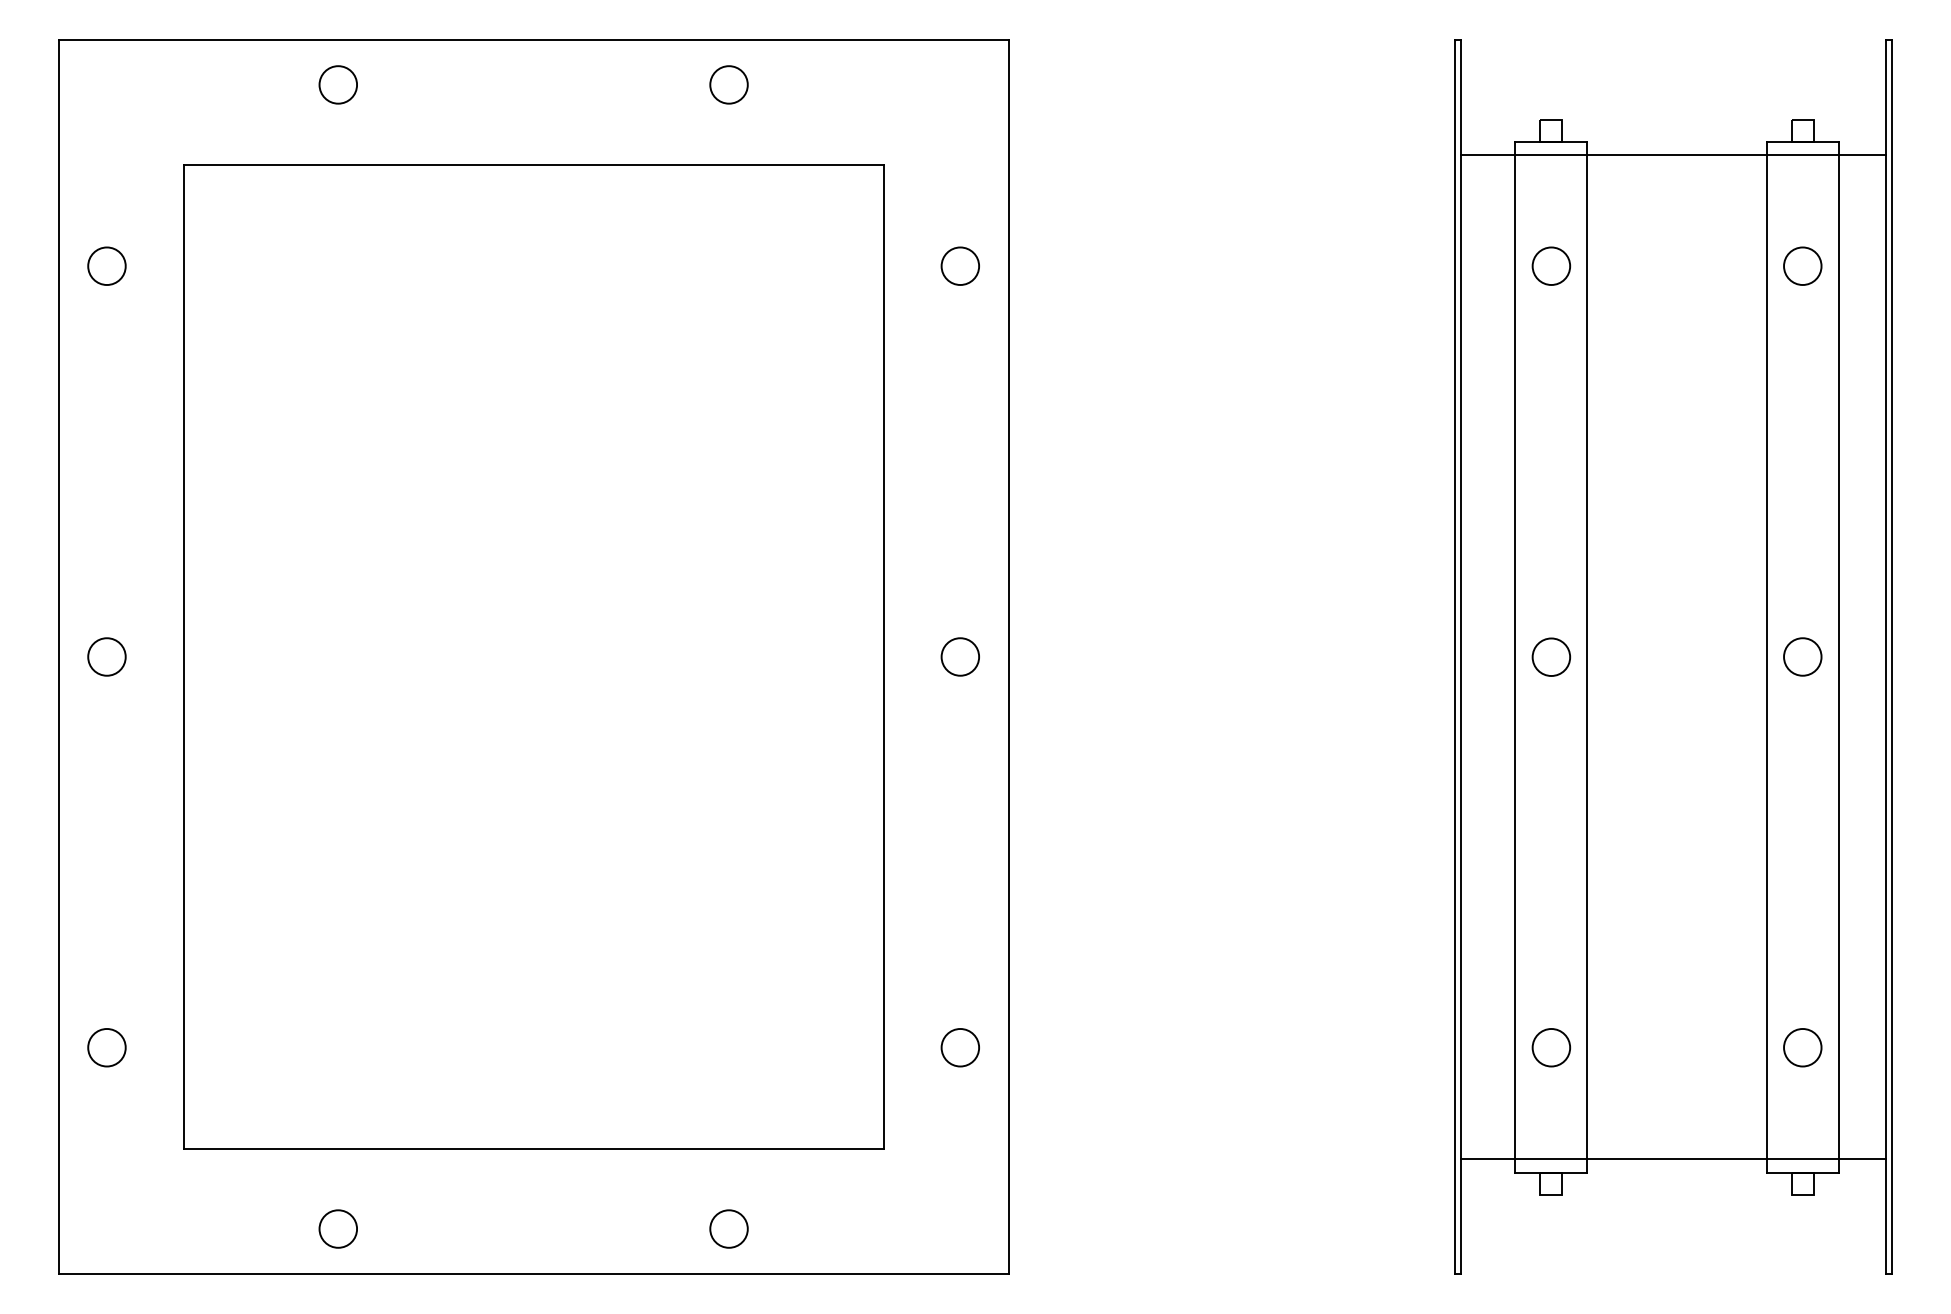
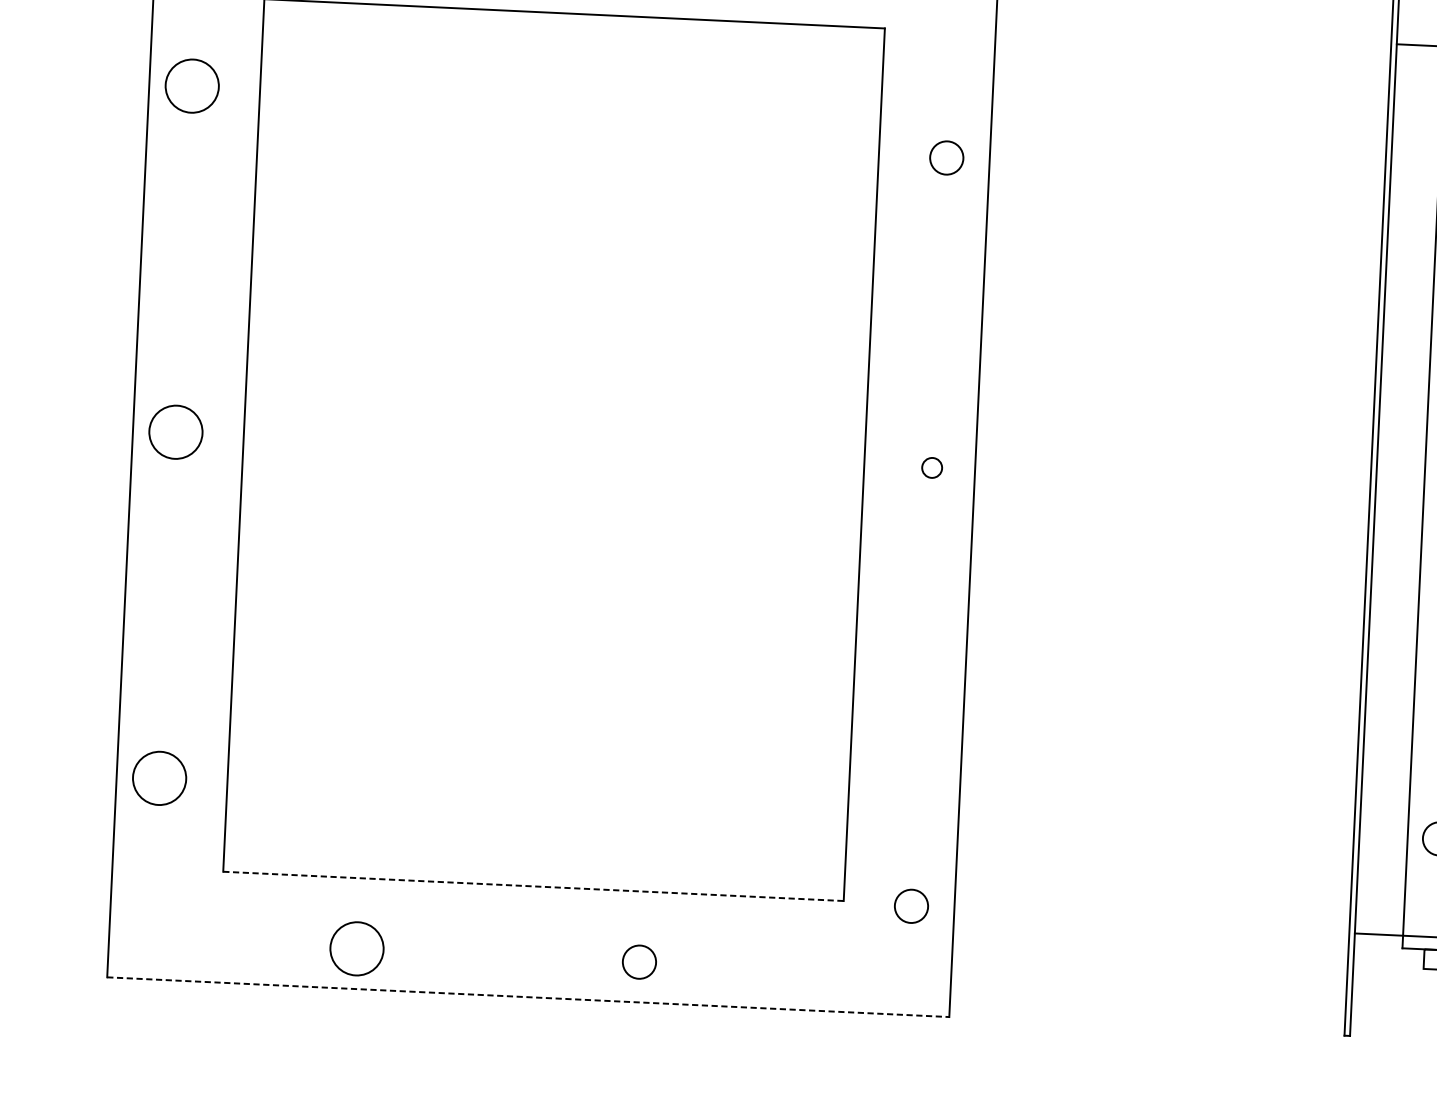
circle: (106, 265) -> (191, 85), size x1.6
circle: (959, 265) -> (946, 157), moved
circle: (106, 656) -> (175, 431), size x1.6
circle: (960, 656) -> (932, 467), size x0.6
circle: (106, 1047) -> (159, 778), size x1.6
circle: (959, 1047) -> (910, 906), moved
line: (534, 1149) -> (534, 886), solid -> dashed
circle: (338, 1228) -> (357, 948), size x1.6
circle: (728, 1228) -> (639, 961), moved
line: (534, 1274) -> (528, 997), solid -> dashed

